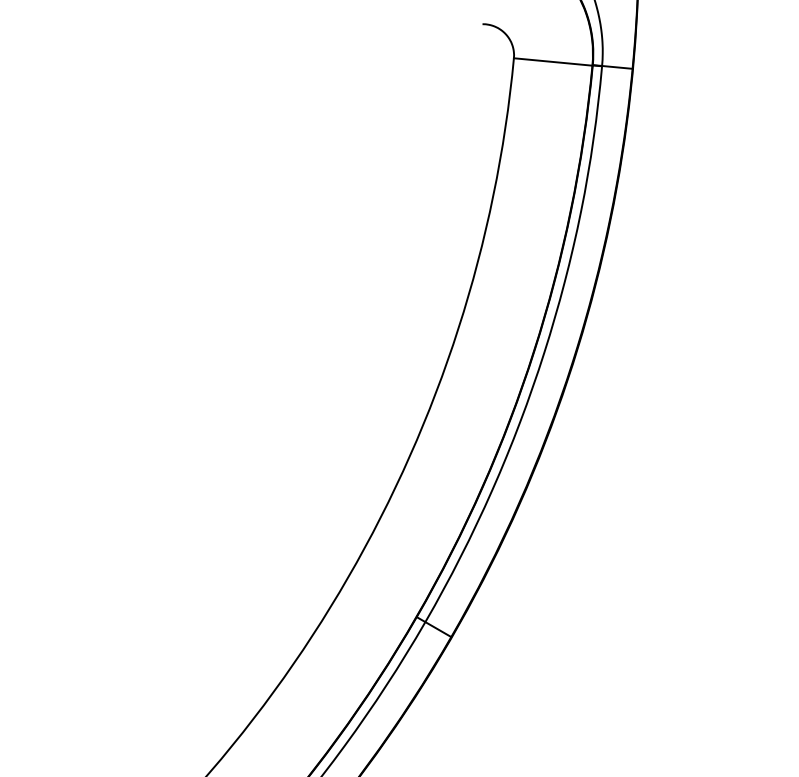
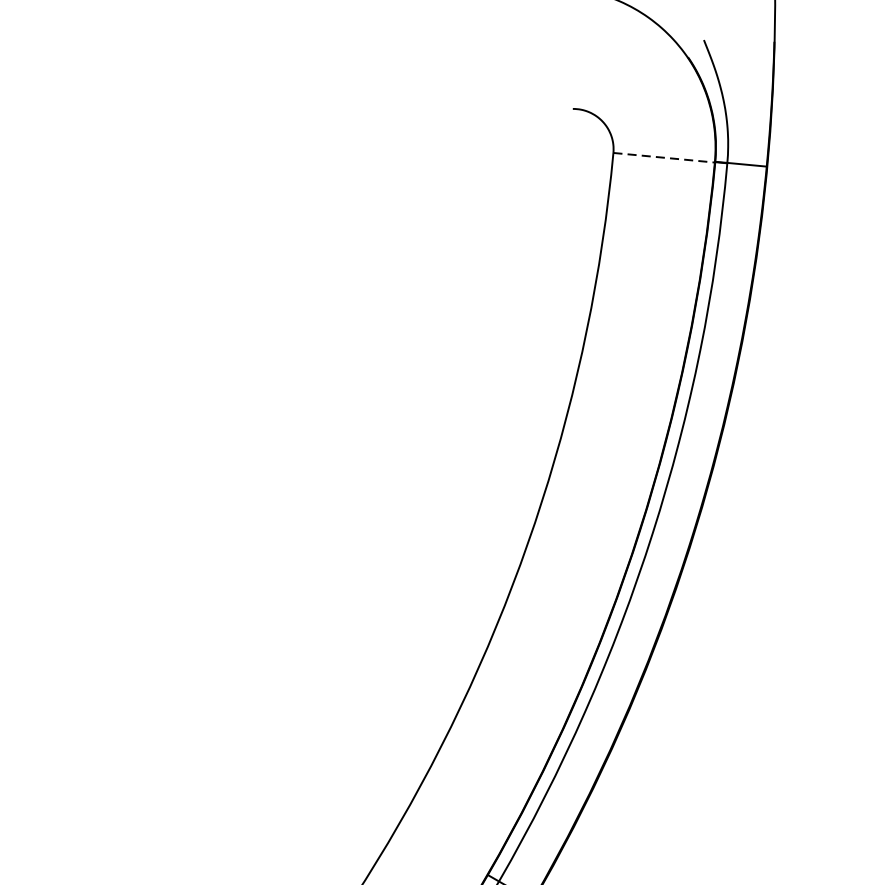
line: (553, 62) -> (664, 158), solid -> dashed

